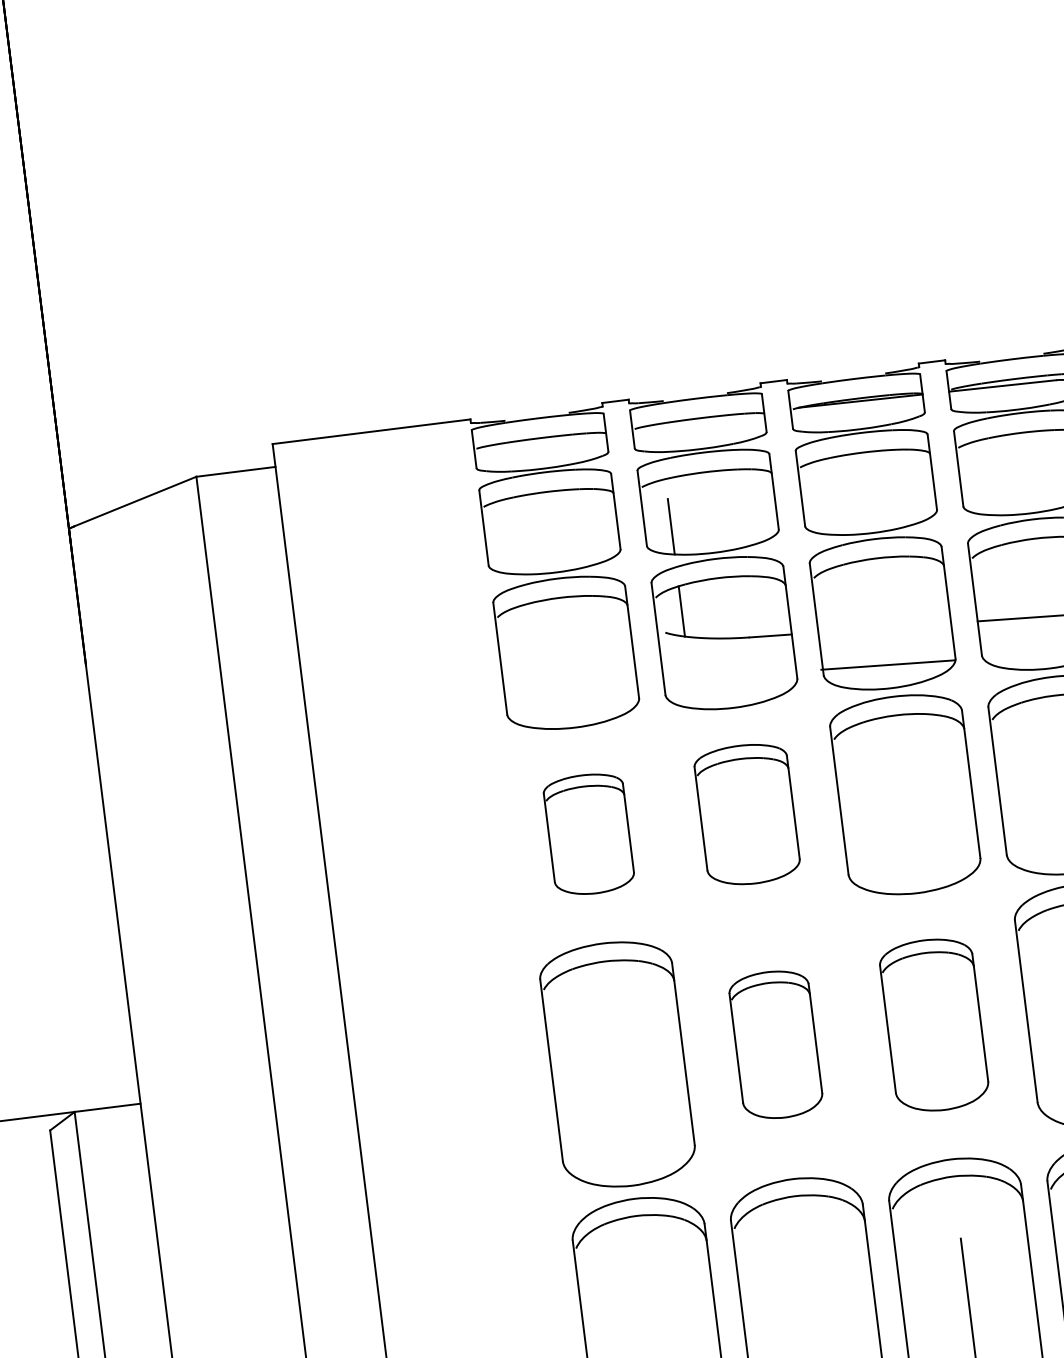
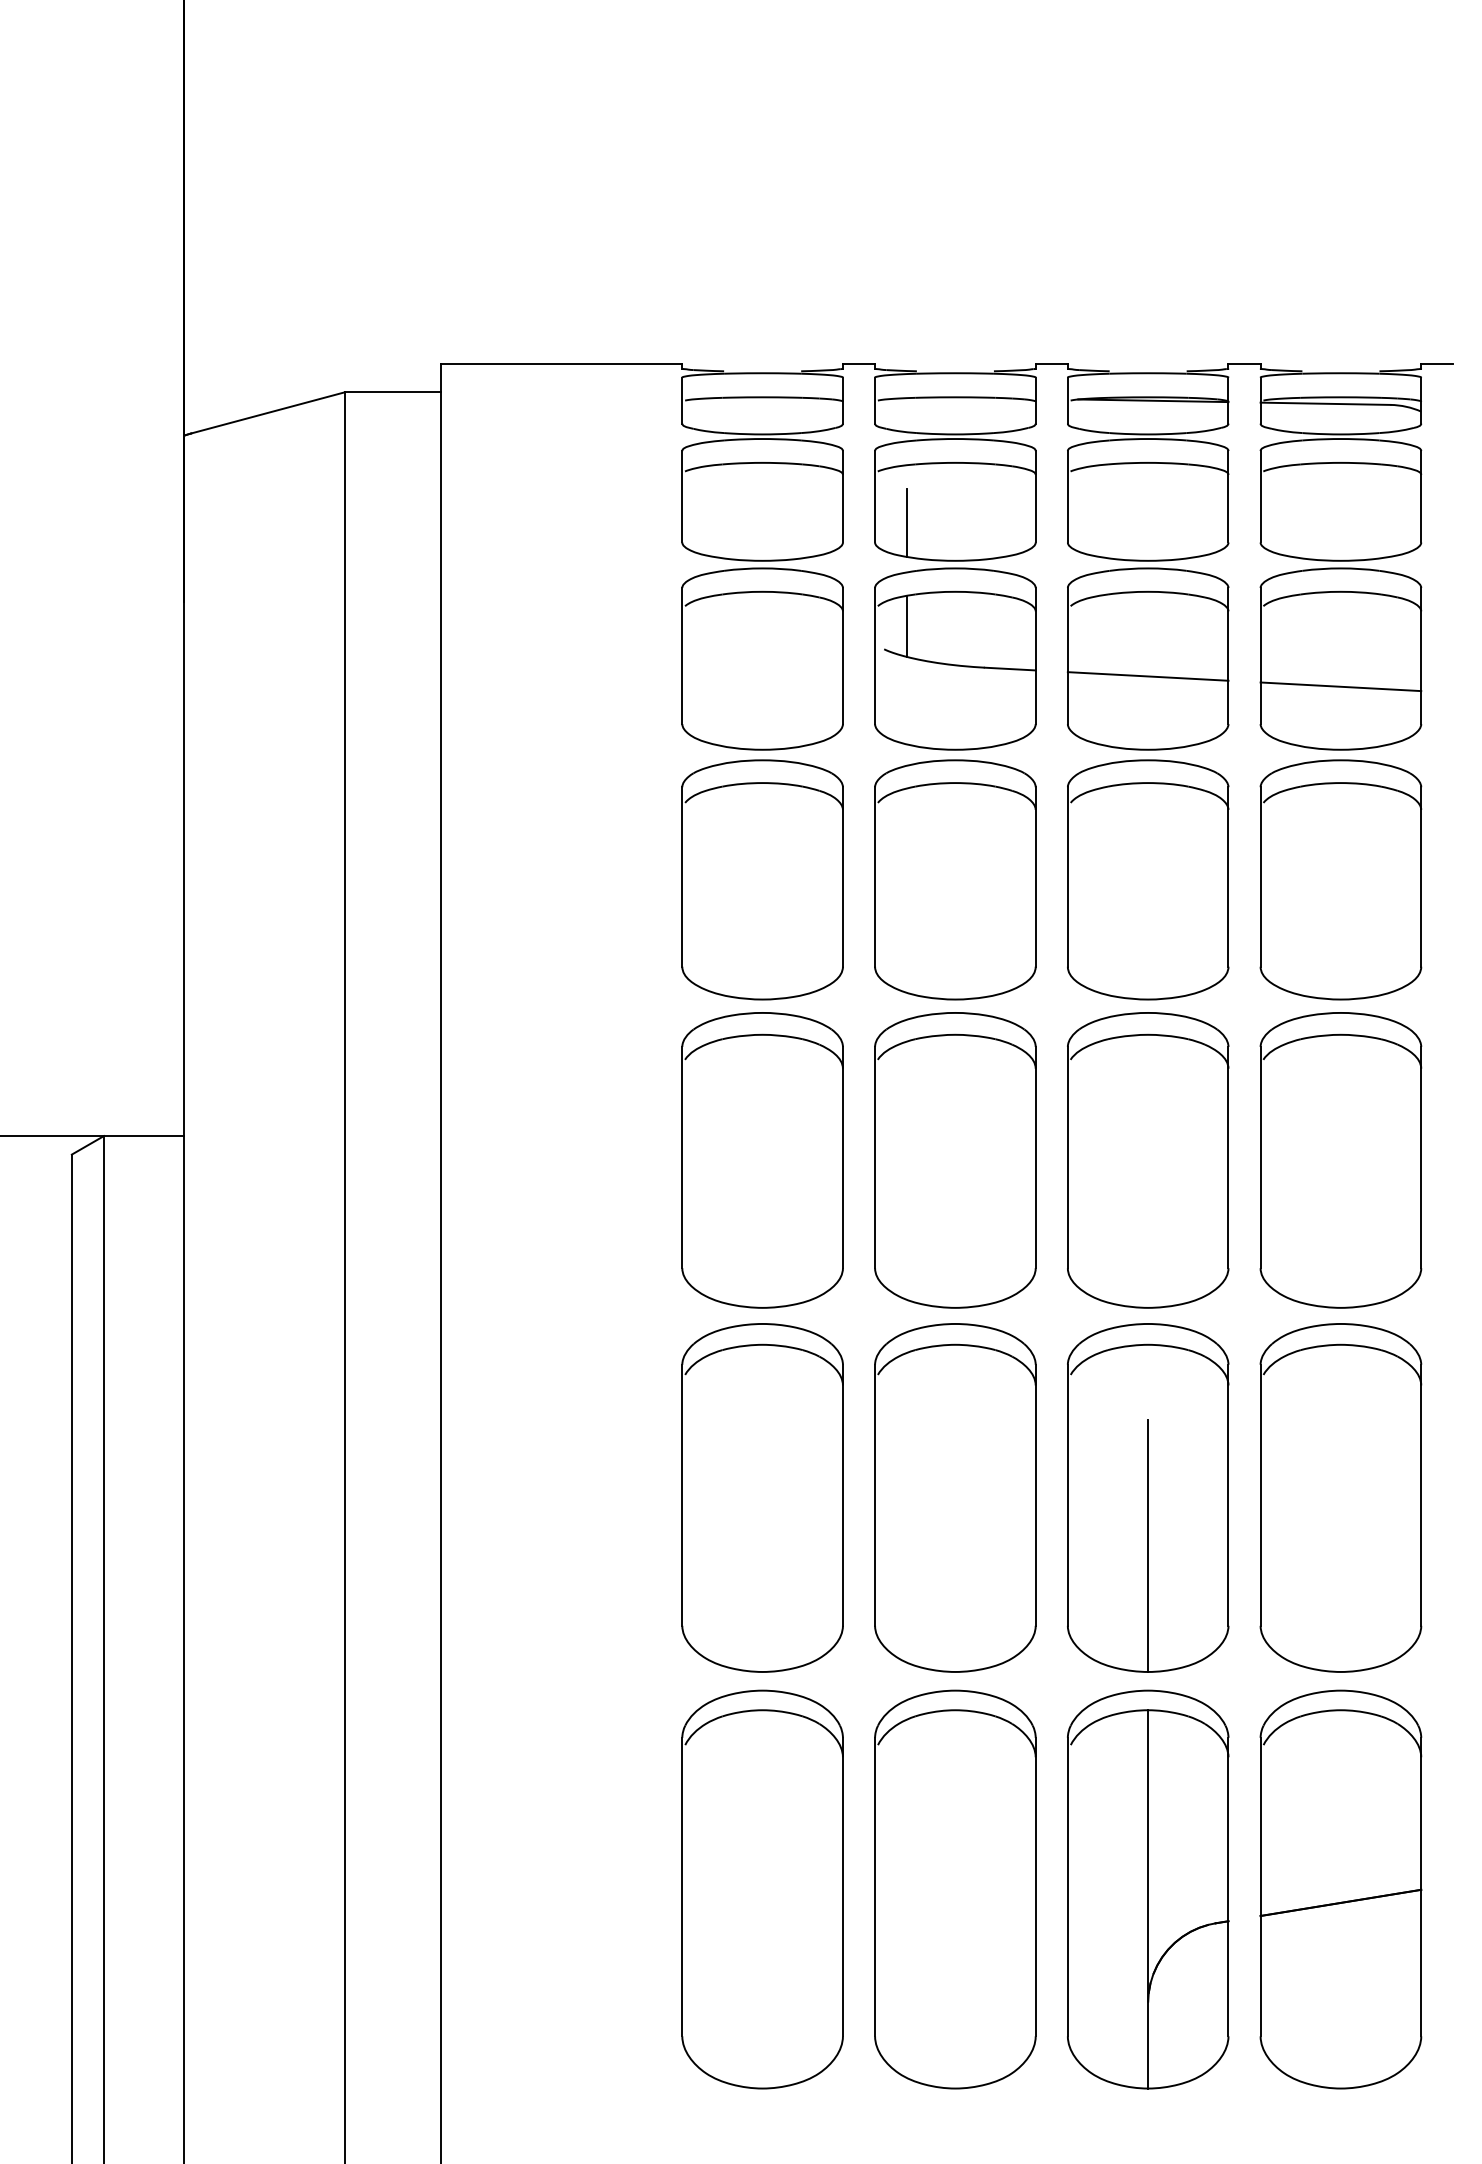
line: (887, 665) -> (1147, 676), moved
part: (747, 814) -> (955, 879), size x1.43
part: (588, 834) -> (762, 879), size x1.67
part: (934, 1025) -> (1148, 1160), size x1.43
part: (776, 1044) -> (955, 1160), size x1.67

